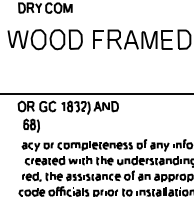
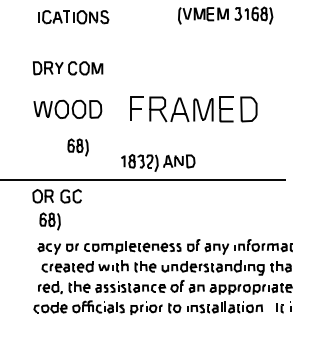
part: (44, 39) -> (67, 109), size x0.7
part: (52, 68) -> (77, 147), added
part: (90, 107) -> (158, 162), moved

